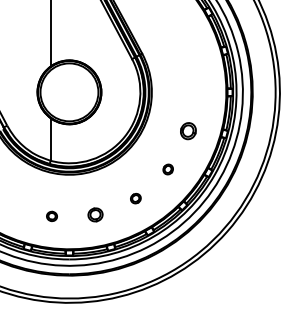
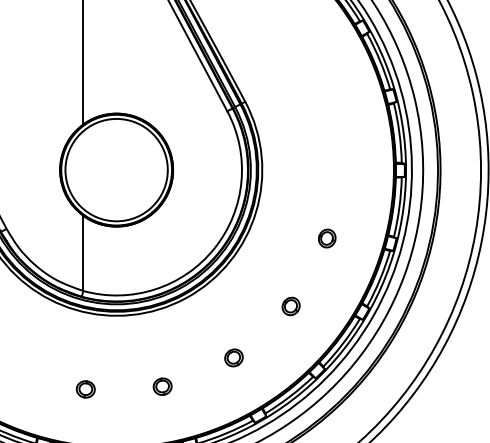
part: (188, 130) -> (327, 237), size x0.62
part: (95, 214) -> (162, 385), size x0.71

